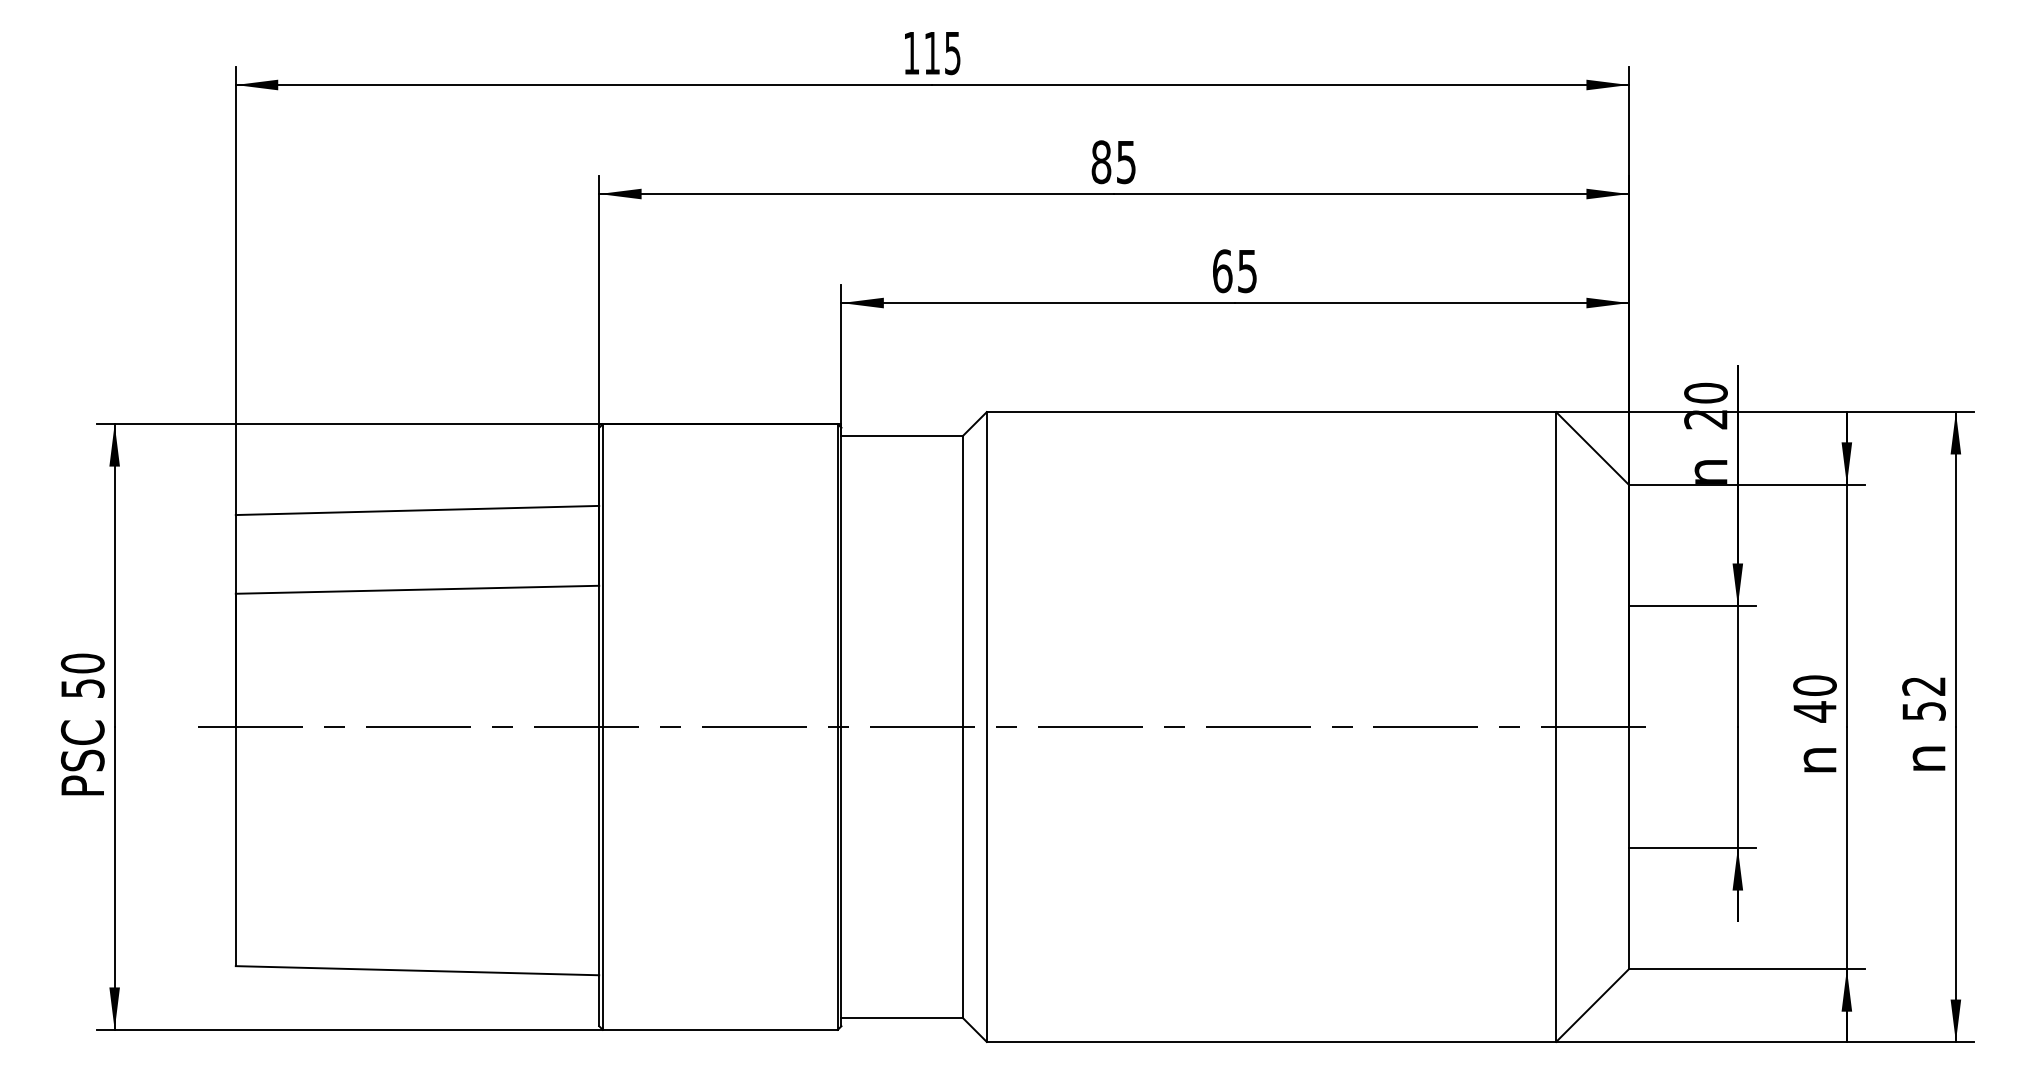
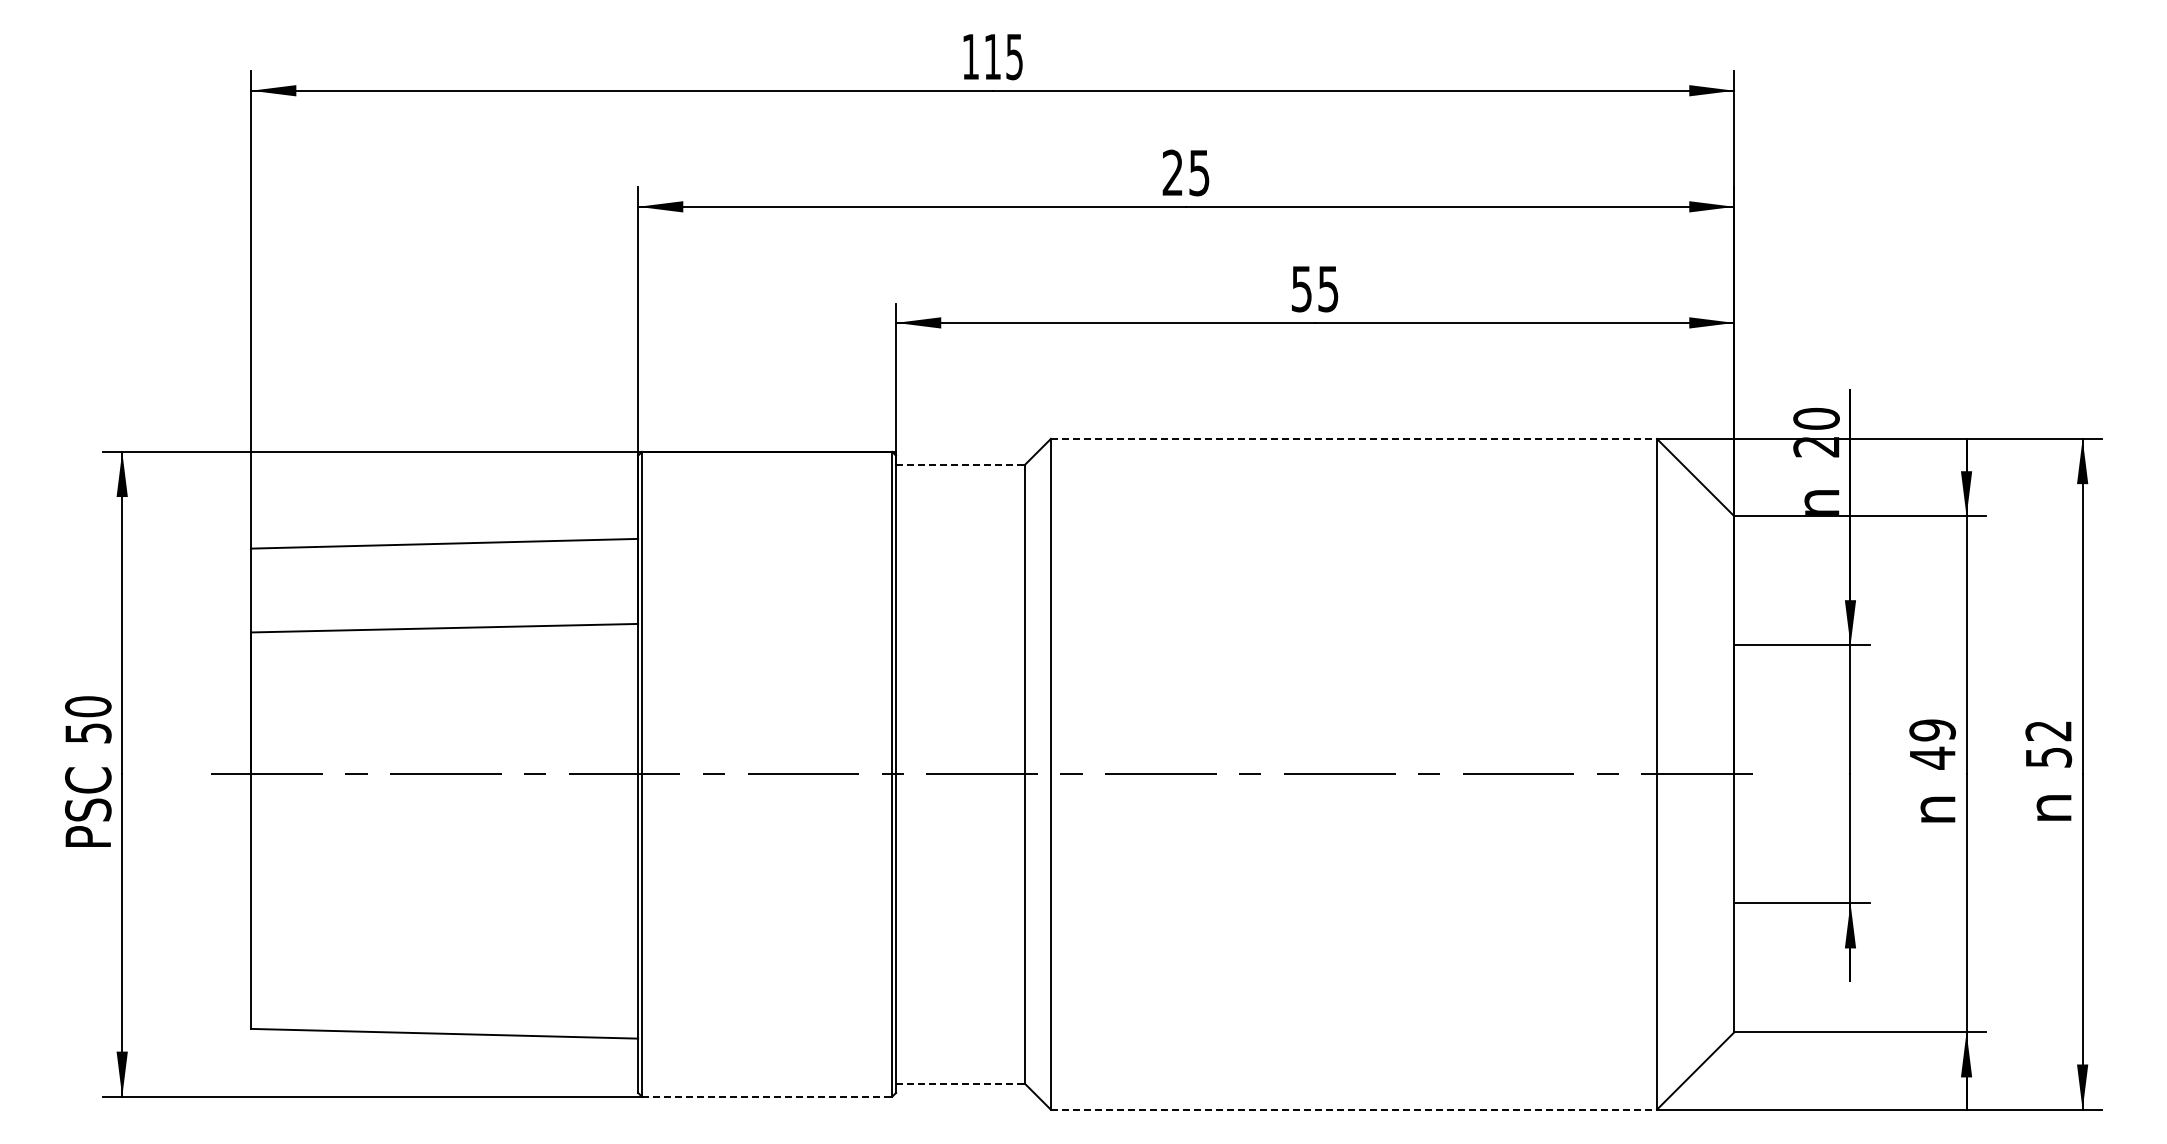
text: (1101, 161) -> (1172, 172), 85 -> 25
text: (1222, 270) -> (1301, 288), 65 -> 55
line: (1272, 411) -> (1354, 438), solid -> dashed
line: (902, 436) -> (961, 464), solid -> dashed
text: (1814, 685) -> (1932, 730), 40 -> 49
line: (902, 1017) -> (961, 1083), solid -> dashed
line: (720, 1029) -> (767, 1096), solid -> dashed
line: (1272, 1041) -> (1354, 1109), solid -> dashed

